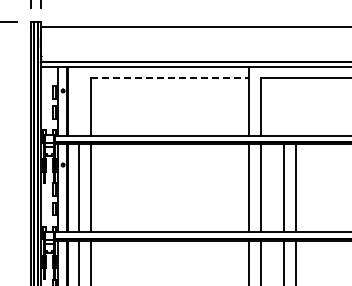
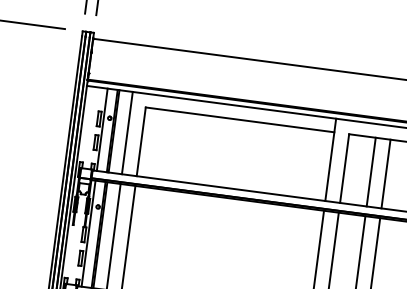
line: (170, 78) -> (240, 120), dashed -> solid
line: (79, 100) -> (127, 132), added
line: (283, 106) -> (371, 171), added
line: (296, 106) -> (386, 173), added

